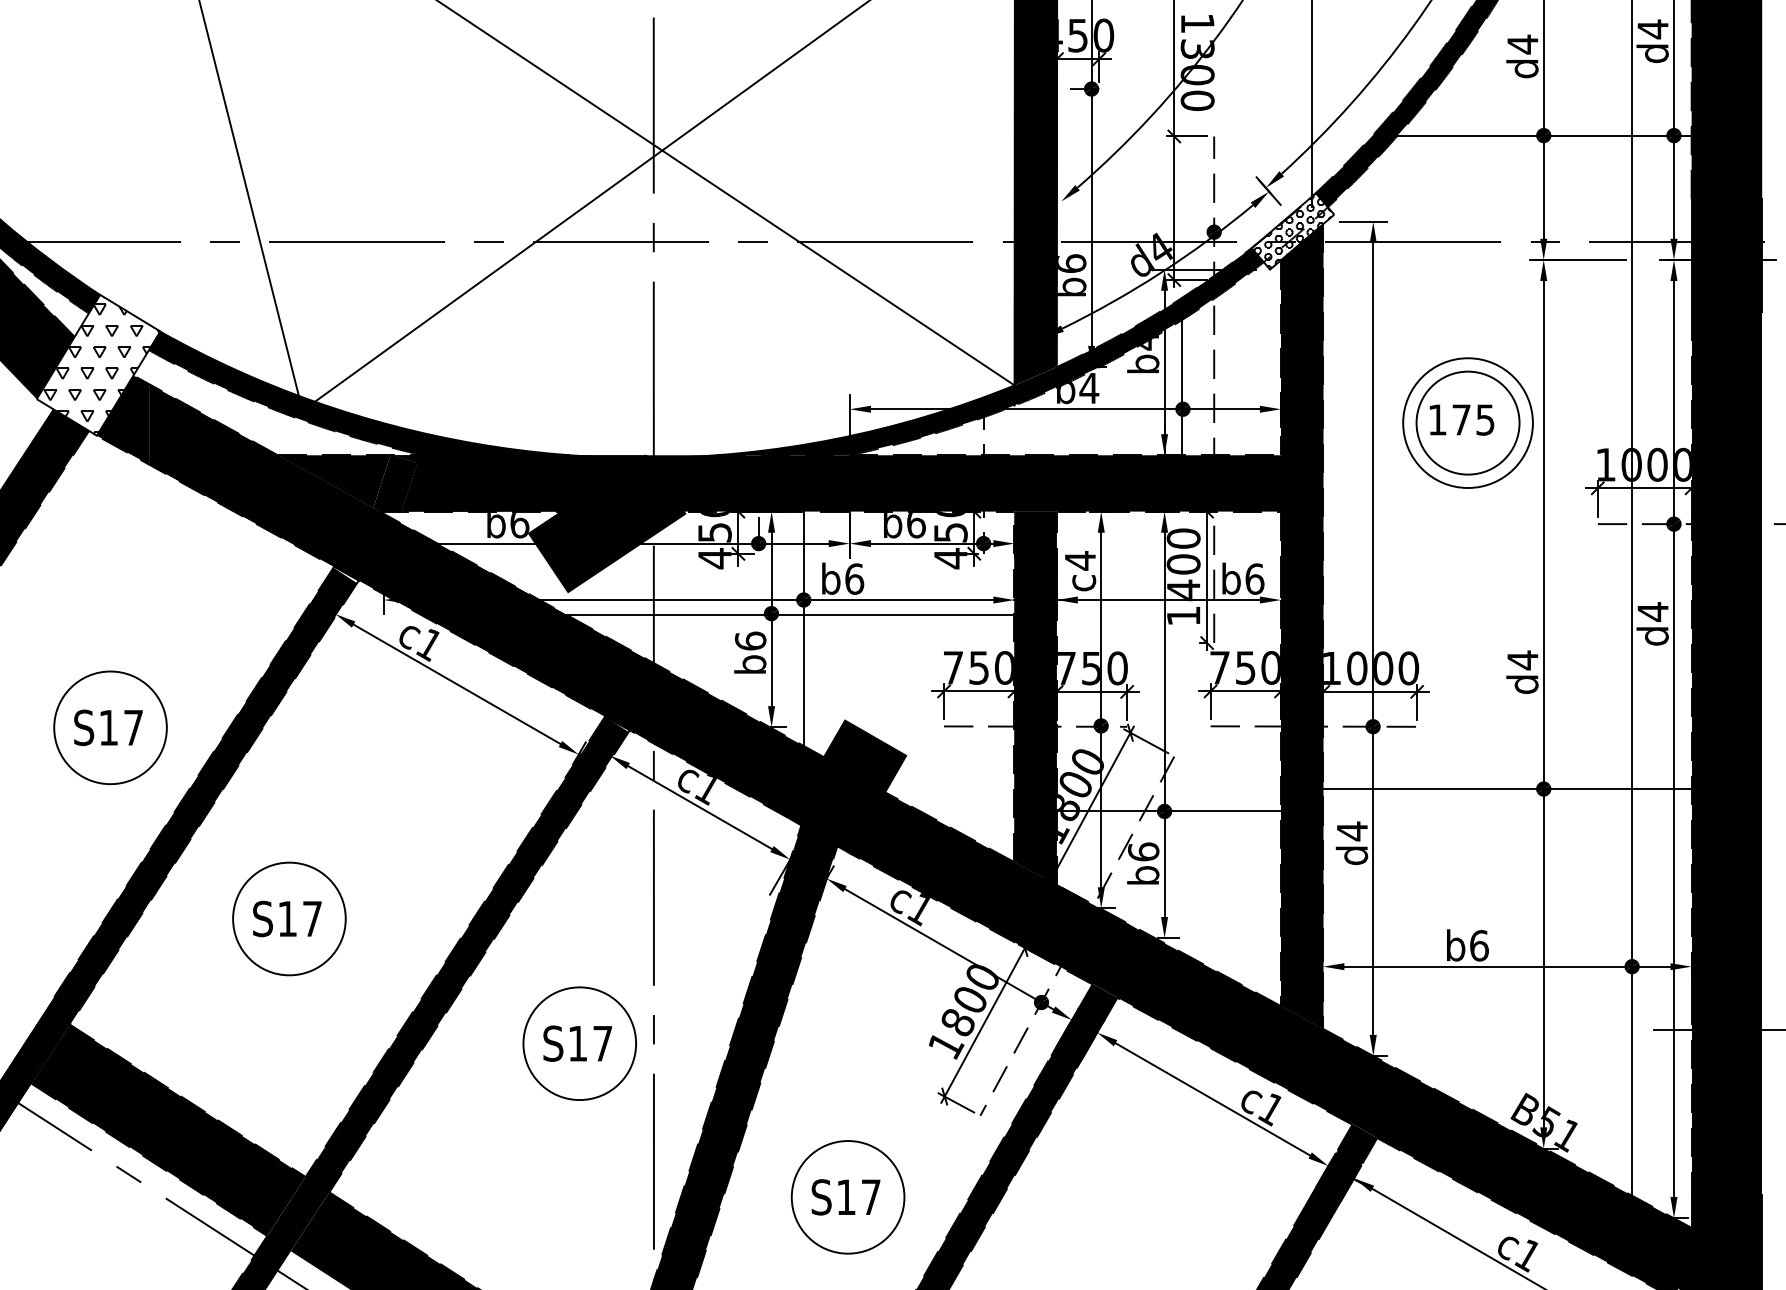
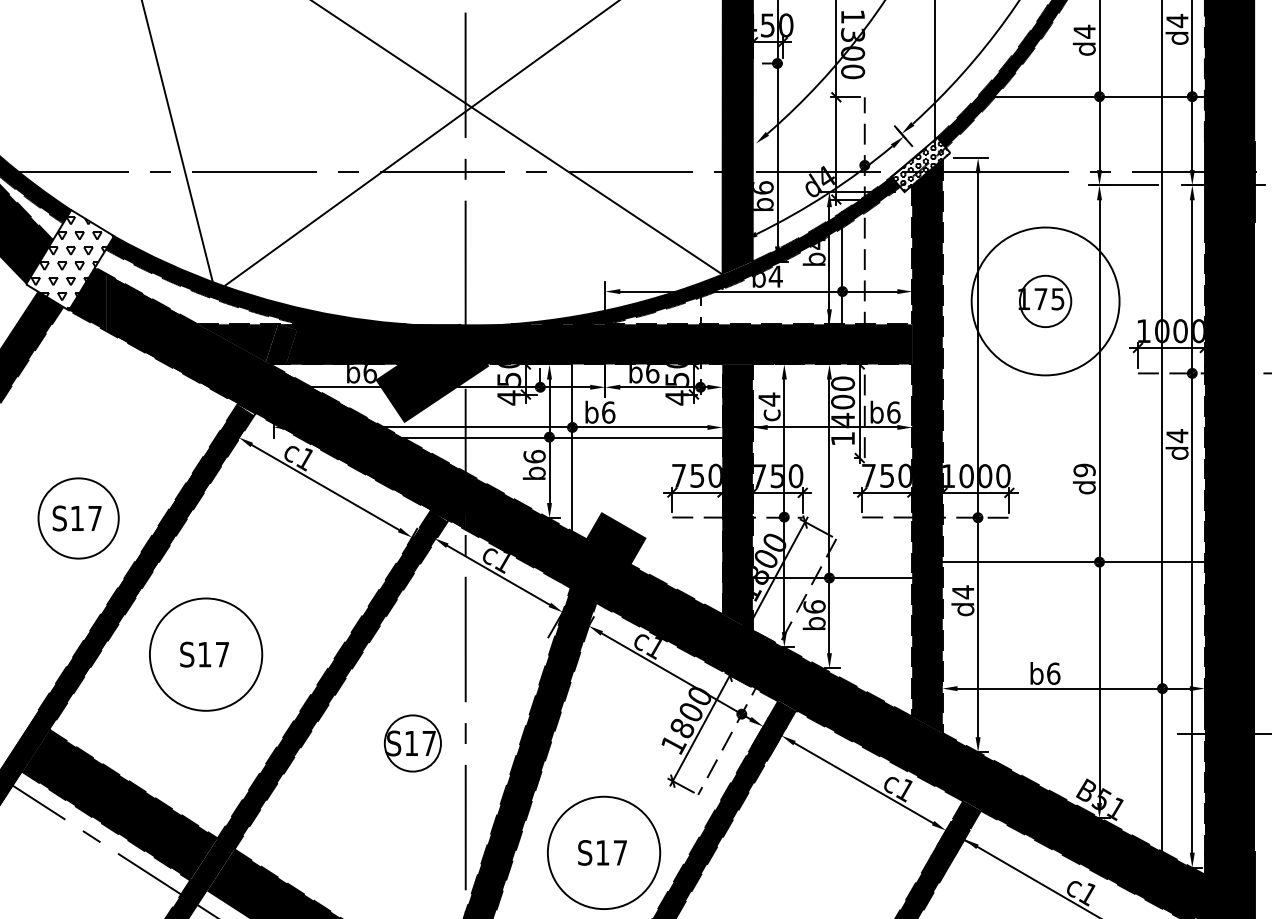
circle: (1467, 422) -> (1045, 301), size x0.7
circle: (1467, 423) -> (1045, 301), size x1.6
text: (1522, 660) -> (1084, 470), d4 -> d9
circle: (289, 918) -> (206, 654), size x1.4
circle: (579, 1043) -> (412, 743), size x0.7
circle: (847, 1197) -> (603, 853), size x1.4

